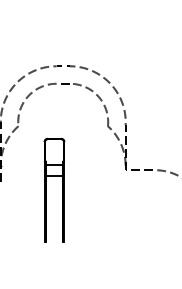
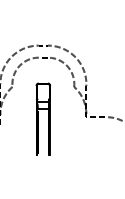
part: (53, 189) -> (42, 118), moved

